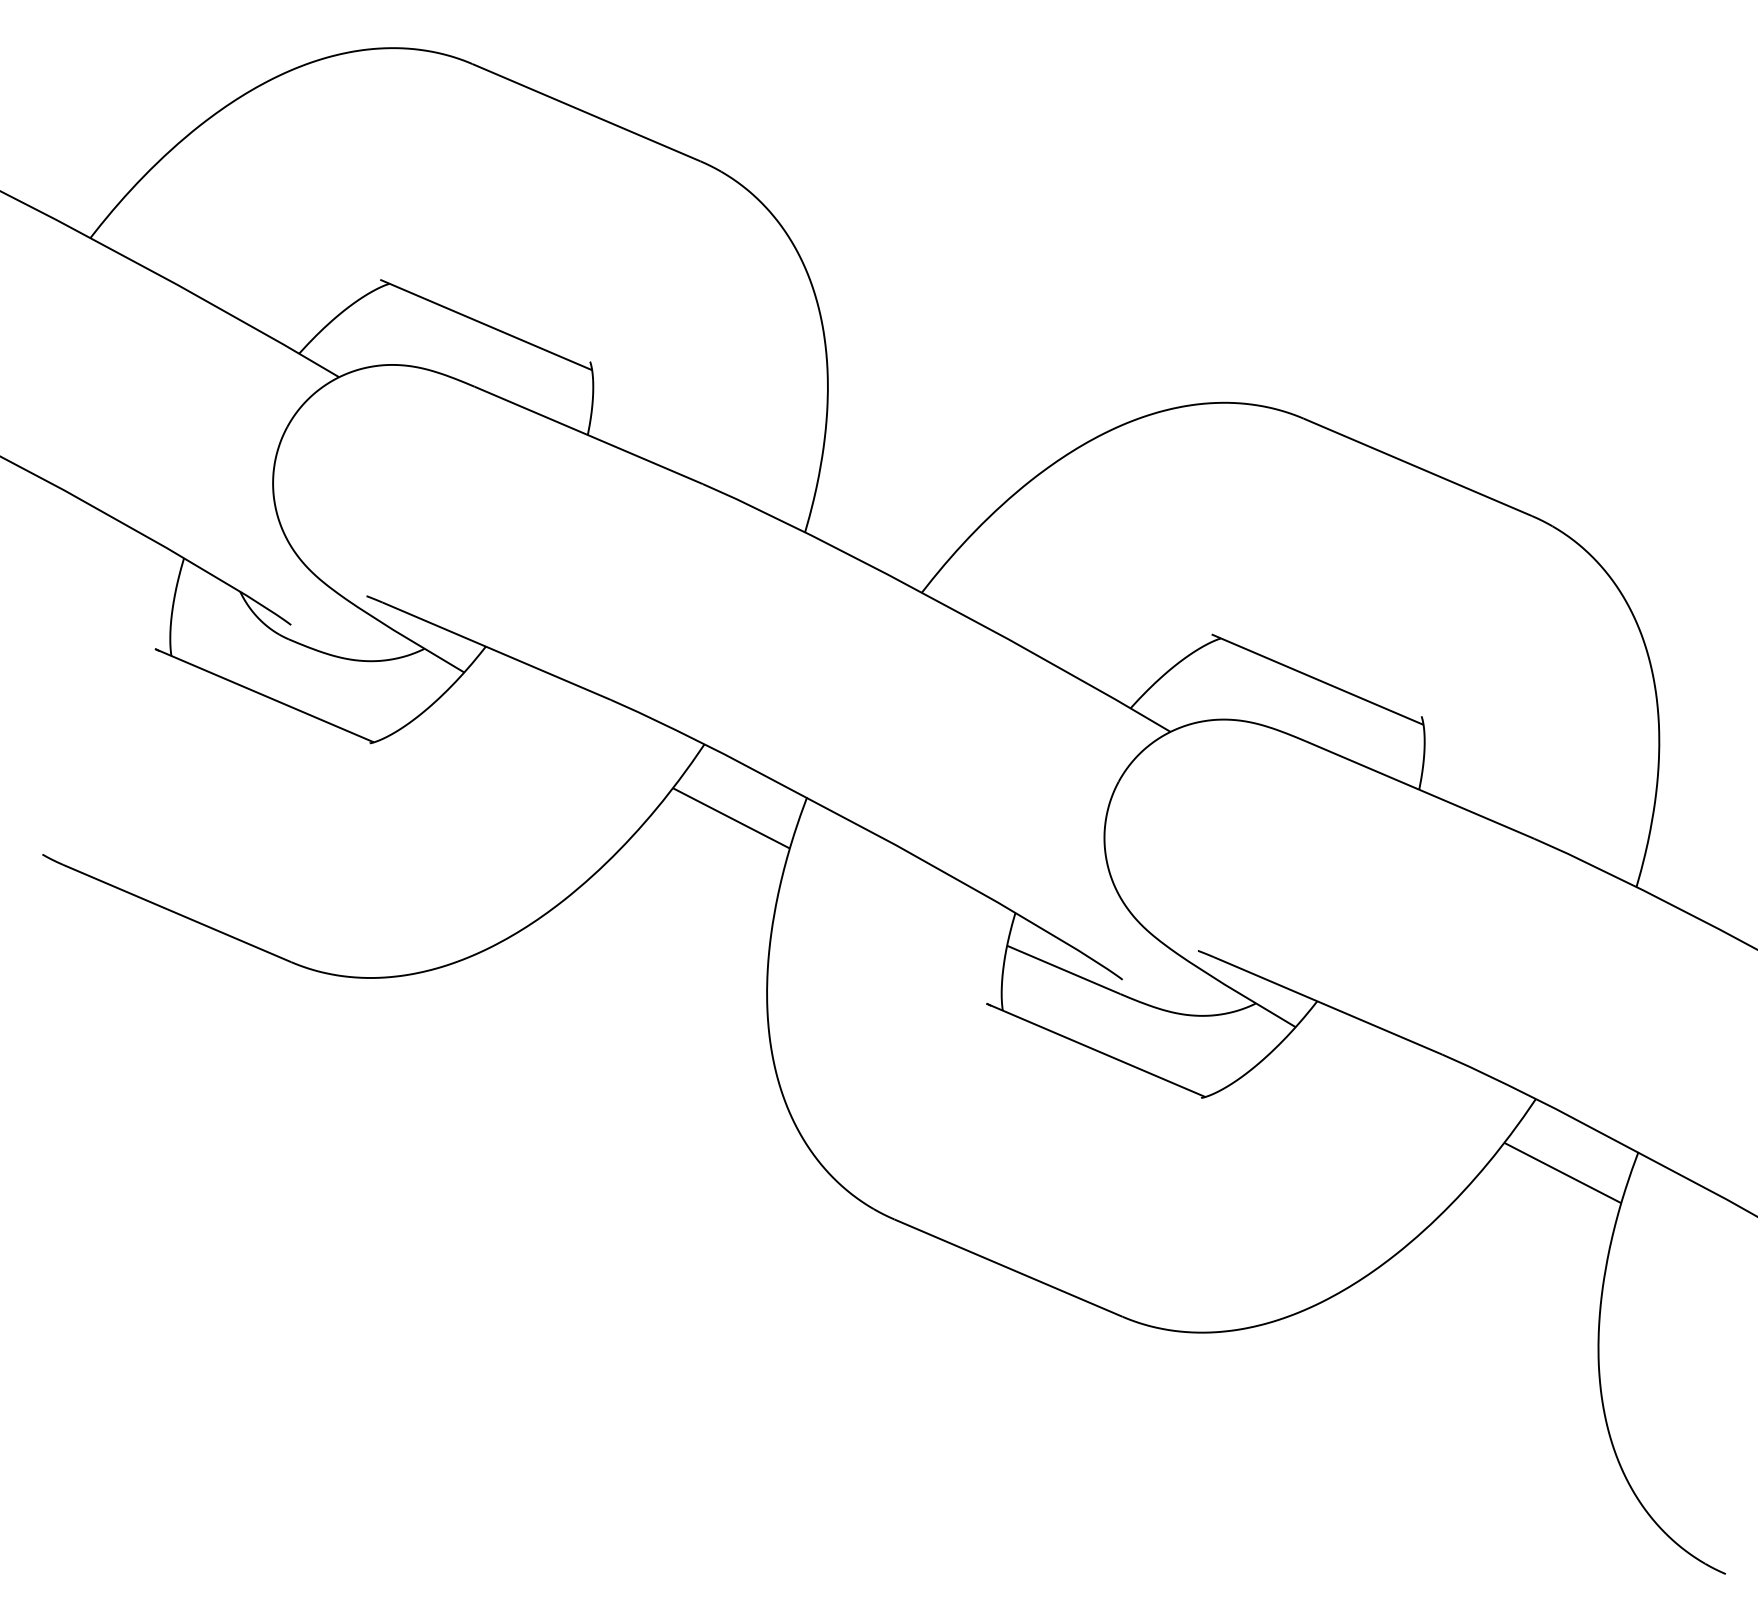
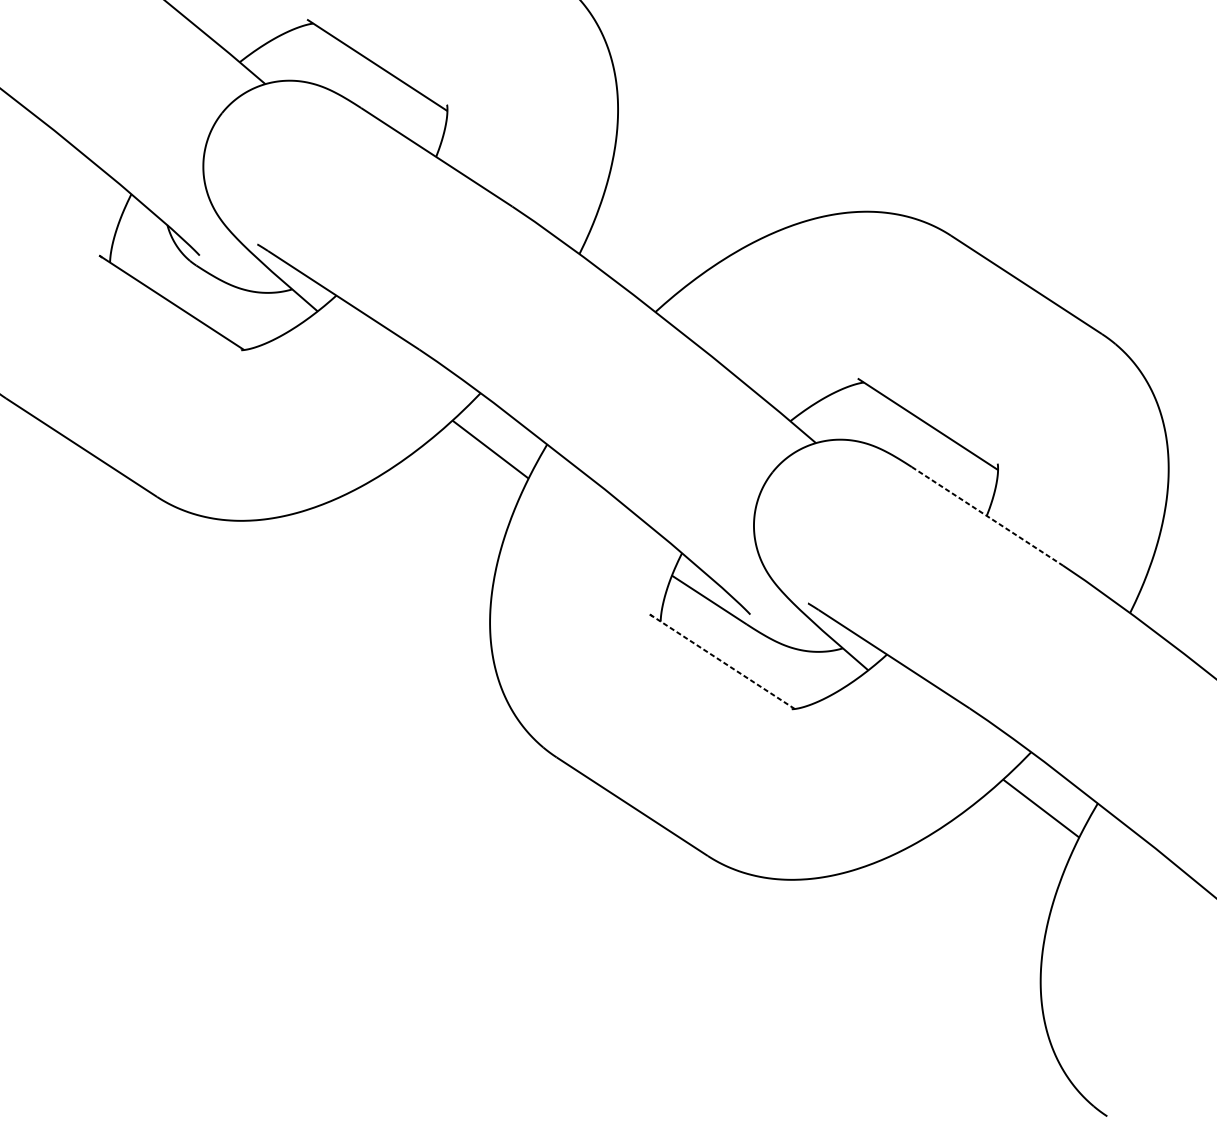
line: (1420, 790) -> (987, 516), solid -> dashed
line: (1095, 1050) -> (722, 661), solid -> dashed

